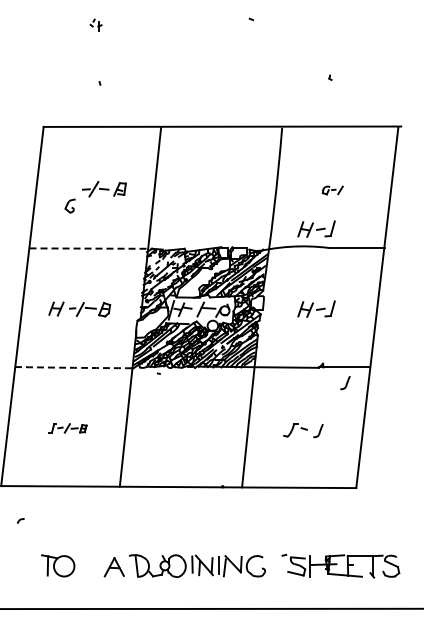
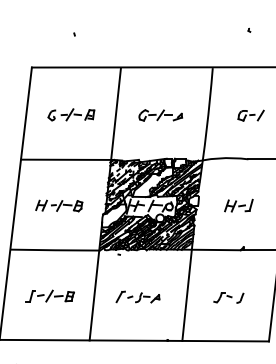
part: (213, 189) -> (160, 114), added
part: (332, 190) -> (250, 115), size x1.67
part: (69, 205) -> (51, 114), moved
part: (316, 228) -> (238, 144), removed
line: (91, 248) -> (68, 159), dashed -> solid
arc: (74, 367) -> (55, 249), dashed -> solid
part: (345, 383) -> (260, 262), removed
part: (67, 428) -> (49, 296), size x1.67
part: (183, 429) -> (137, 297), added

